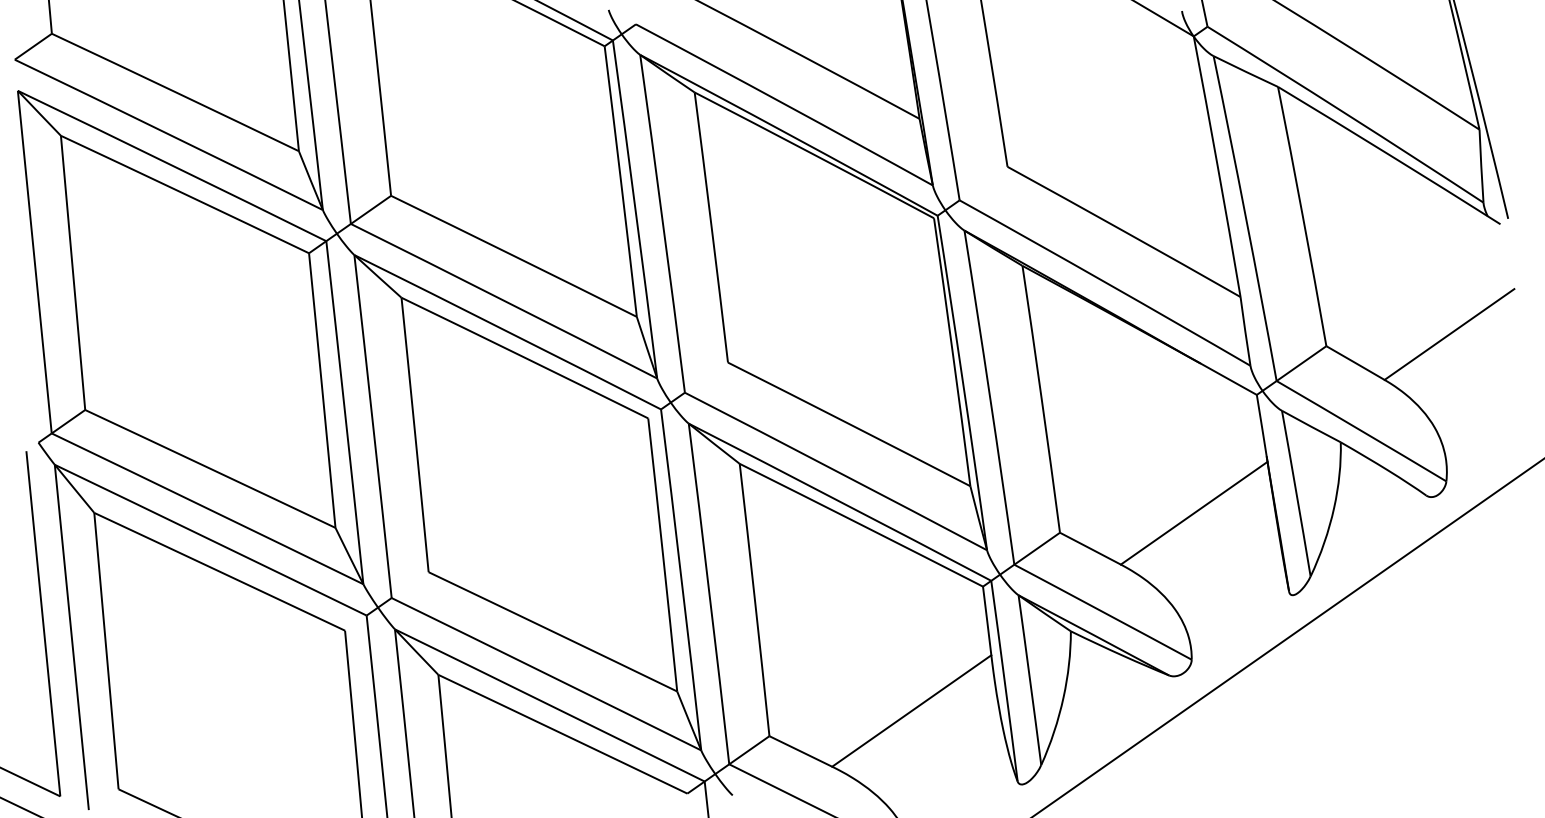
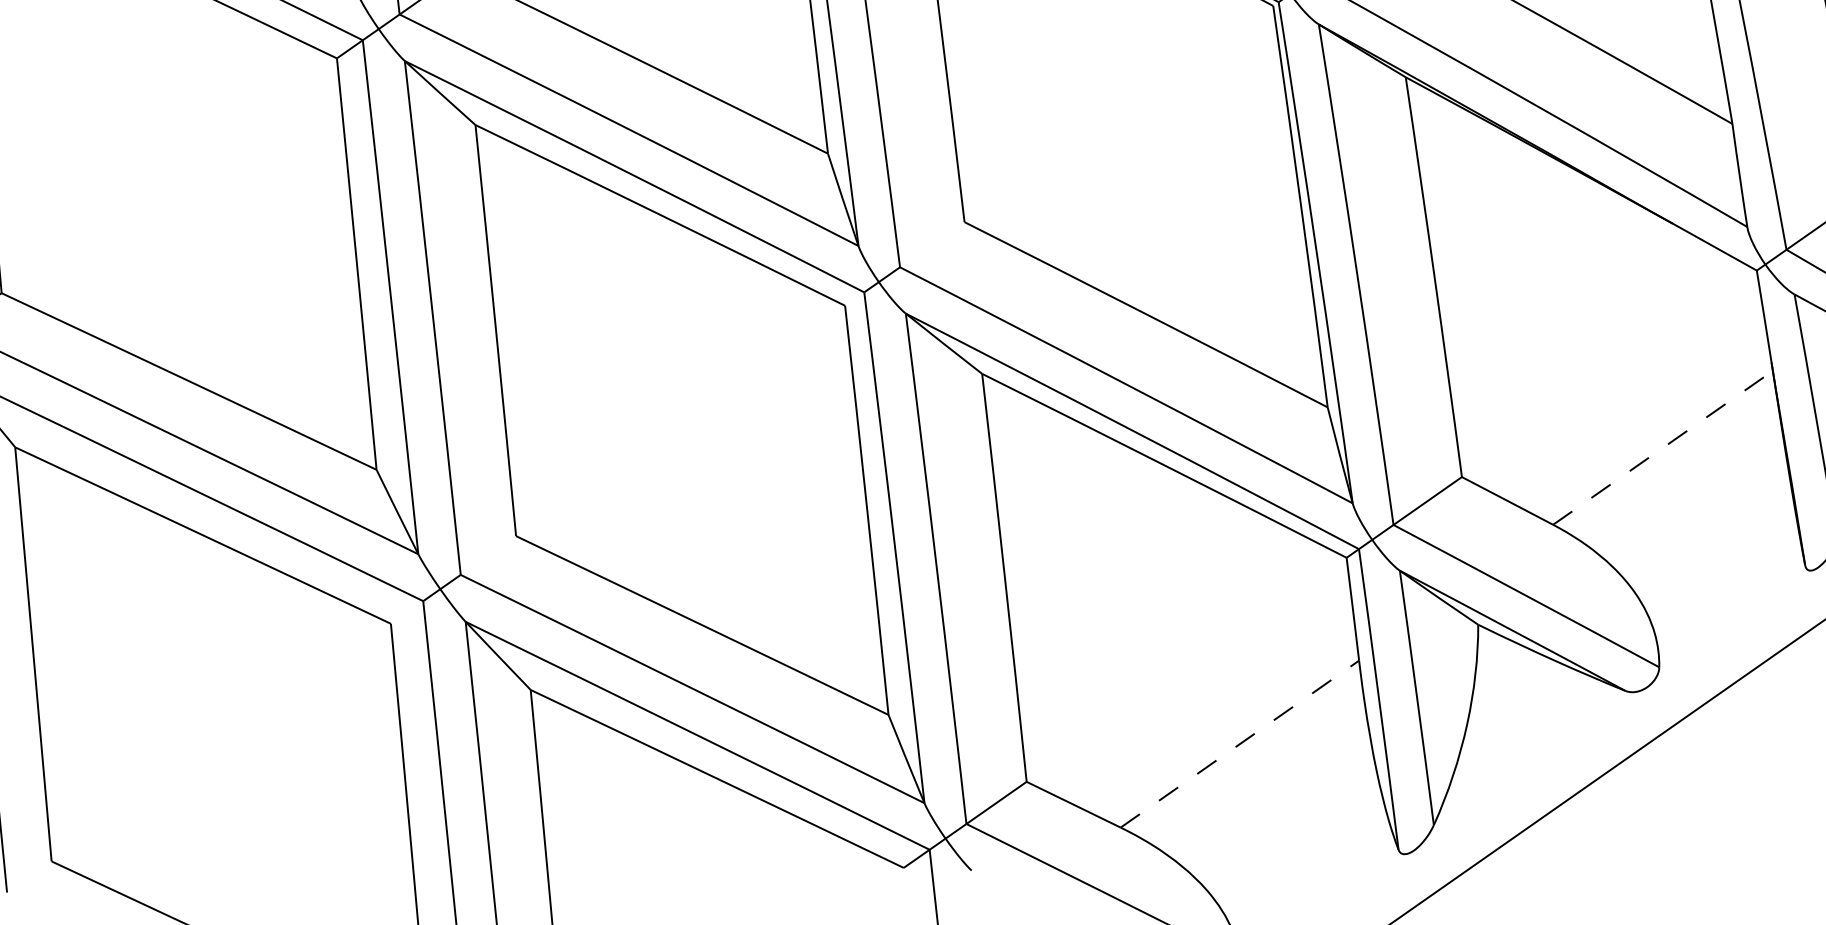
line: (1194, 513) -> (1663, 448), solid -> dashed
line: (912, 710) -> (1240, 743), solid -> dashed

